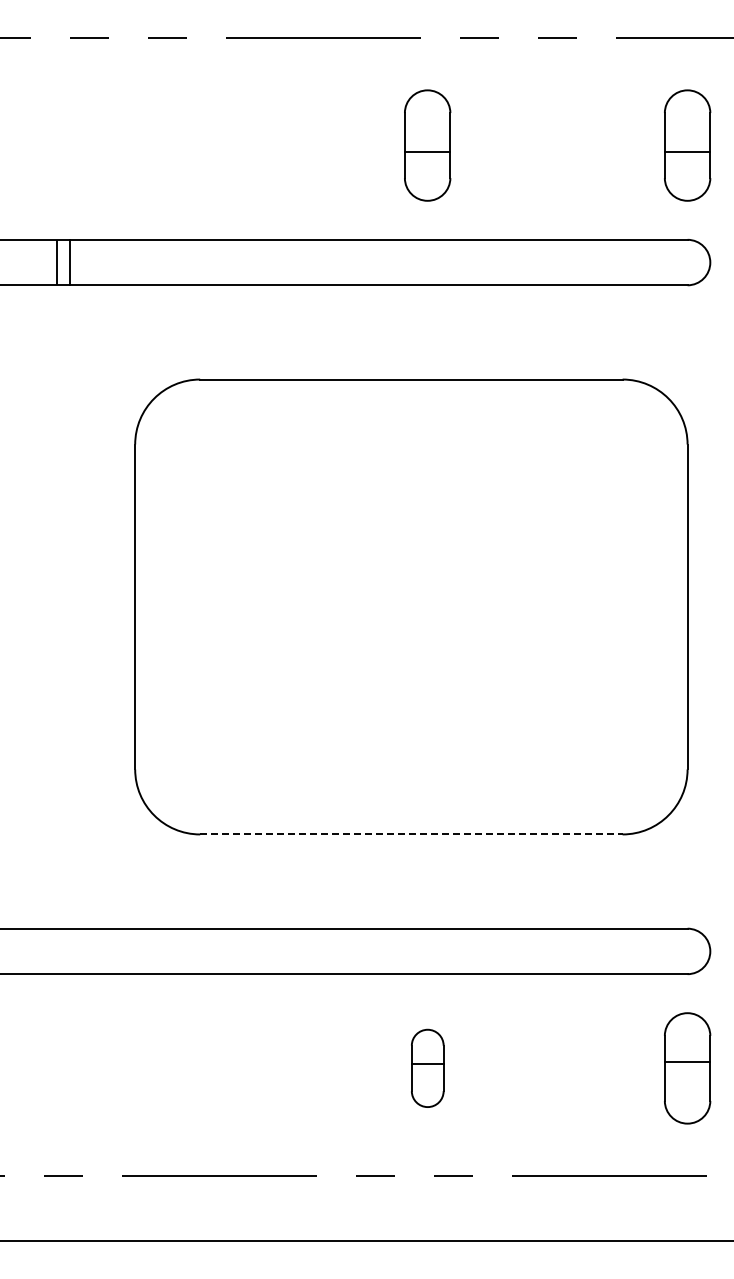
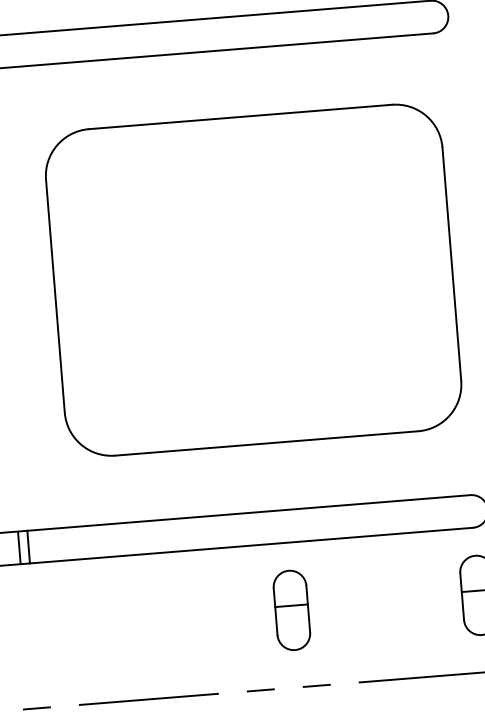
line: (411, 834) -> (266, 443), dashed -> solid
line: (57, 951) -> (19, 547), added
line: (70, 951) -> (28, 547), added
part: (427, 1068) -> (291, 610), size x1.43

